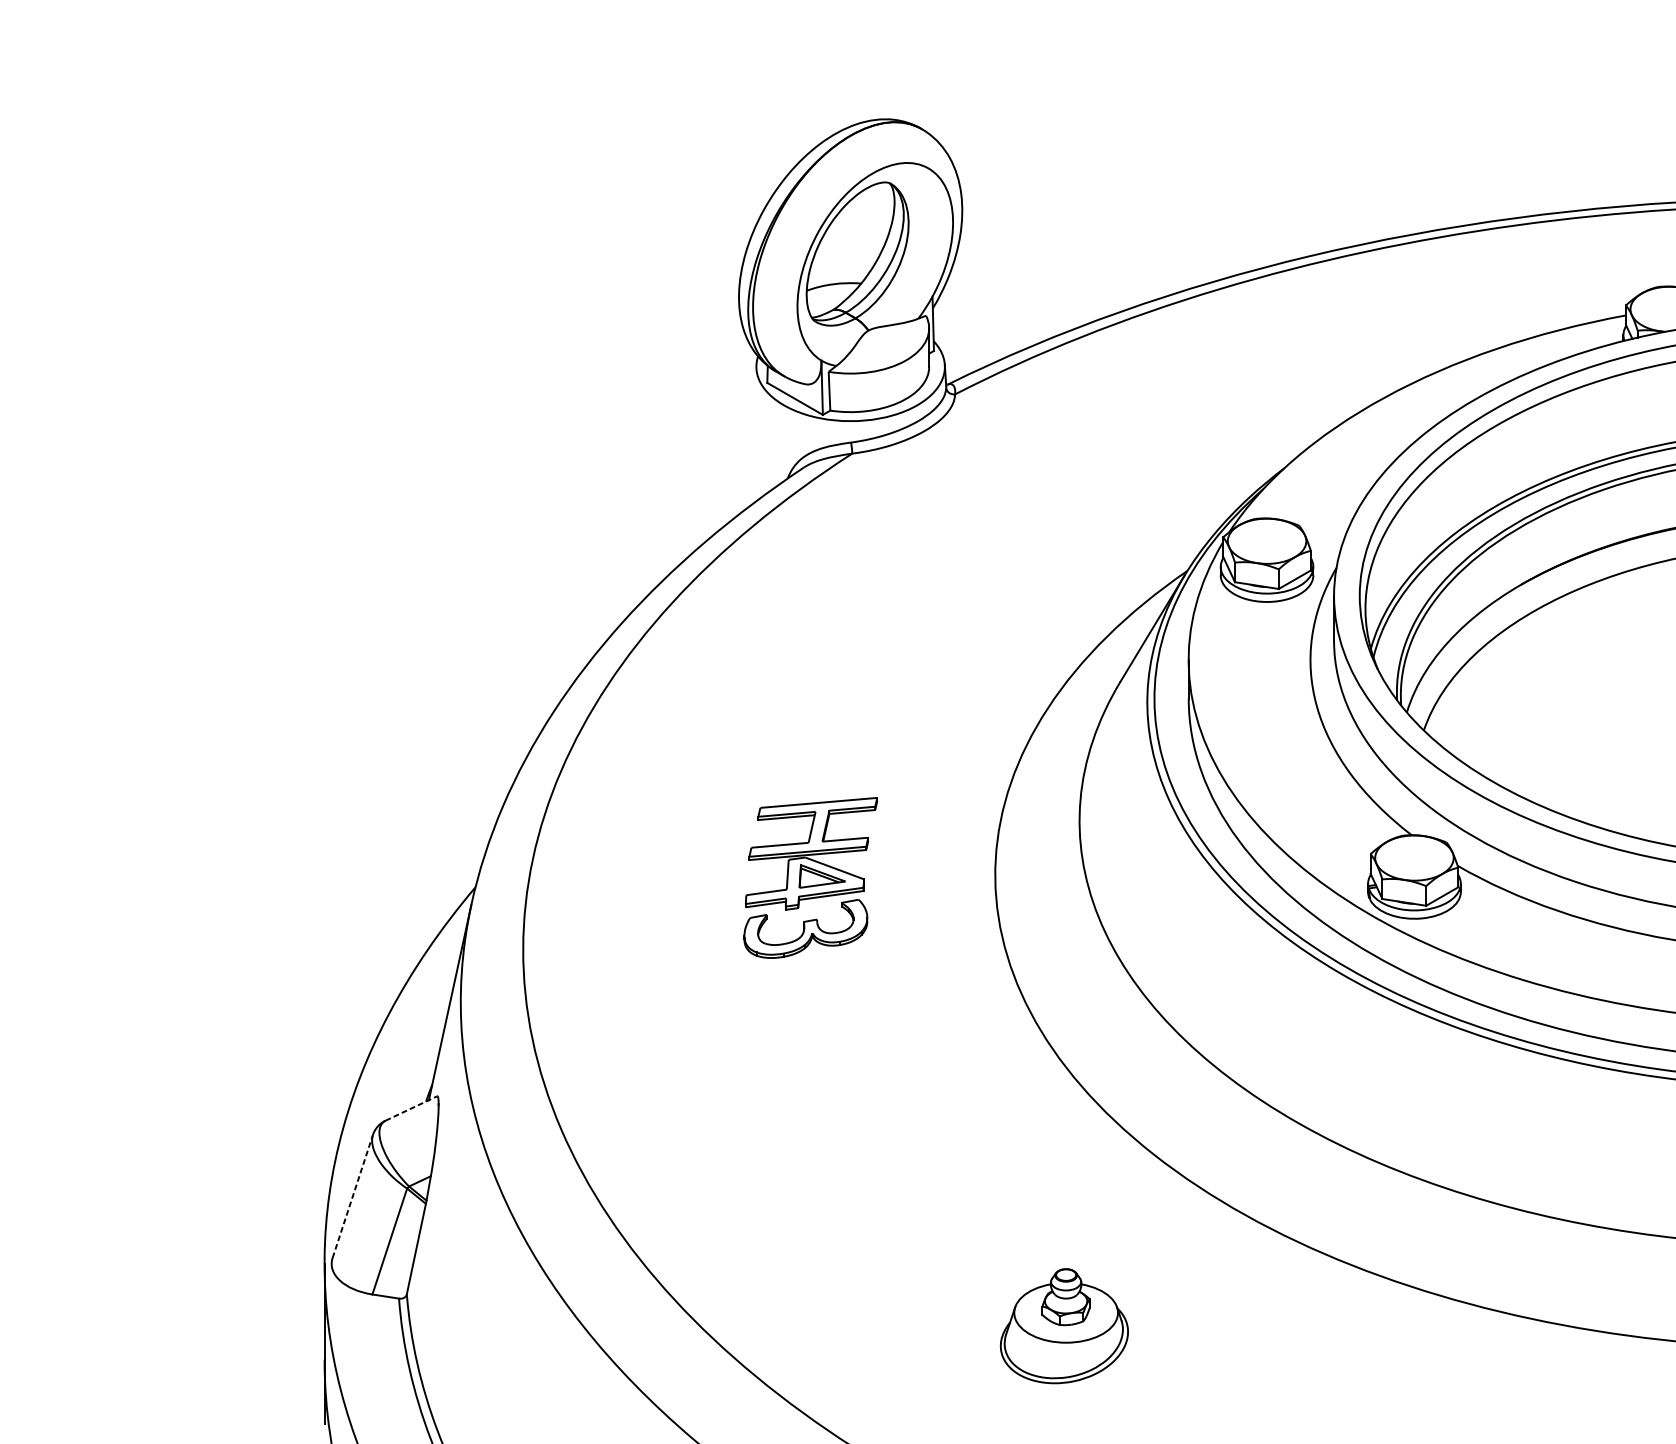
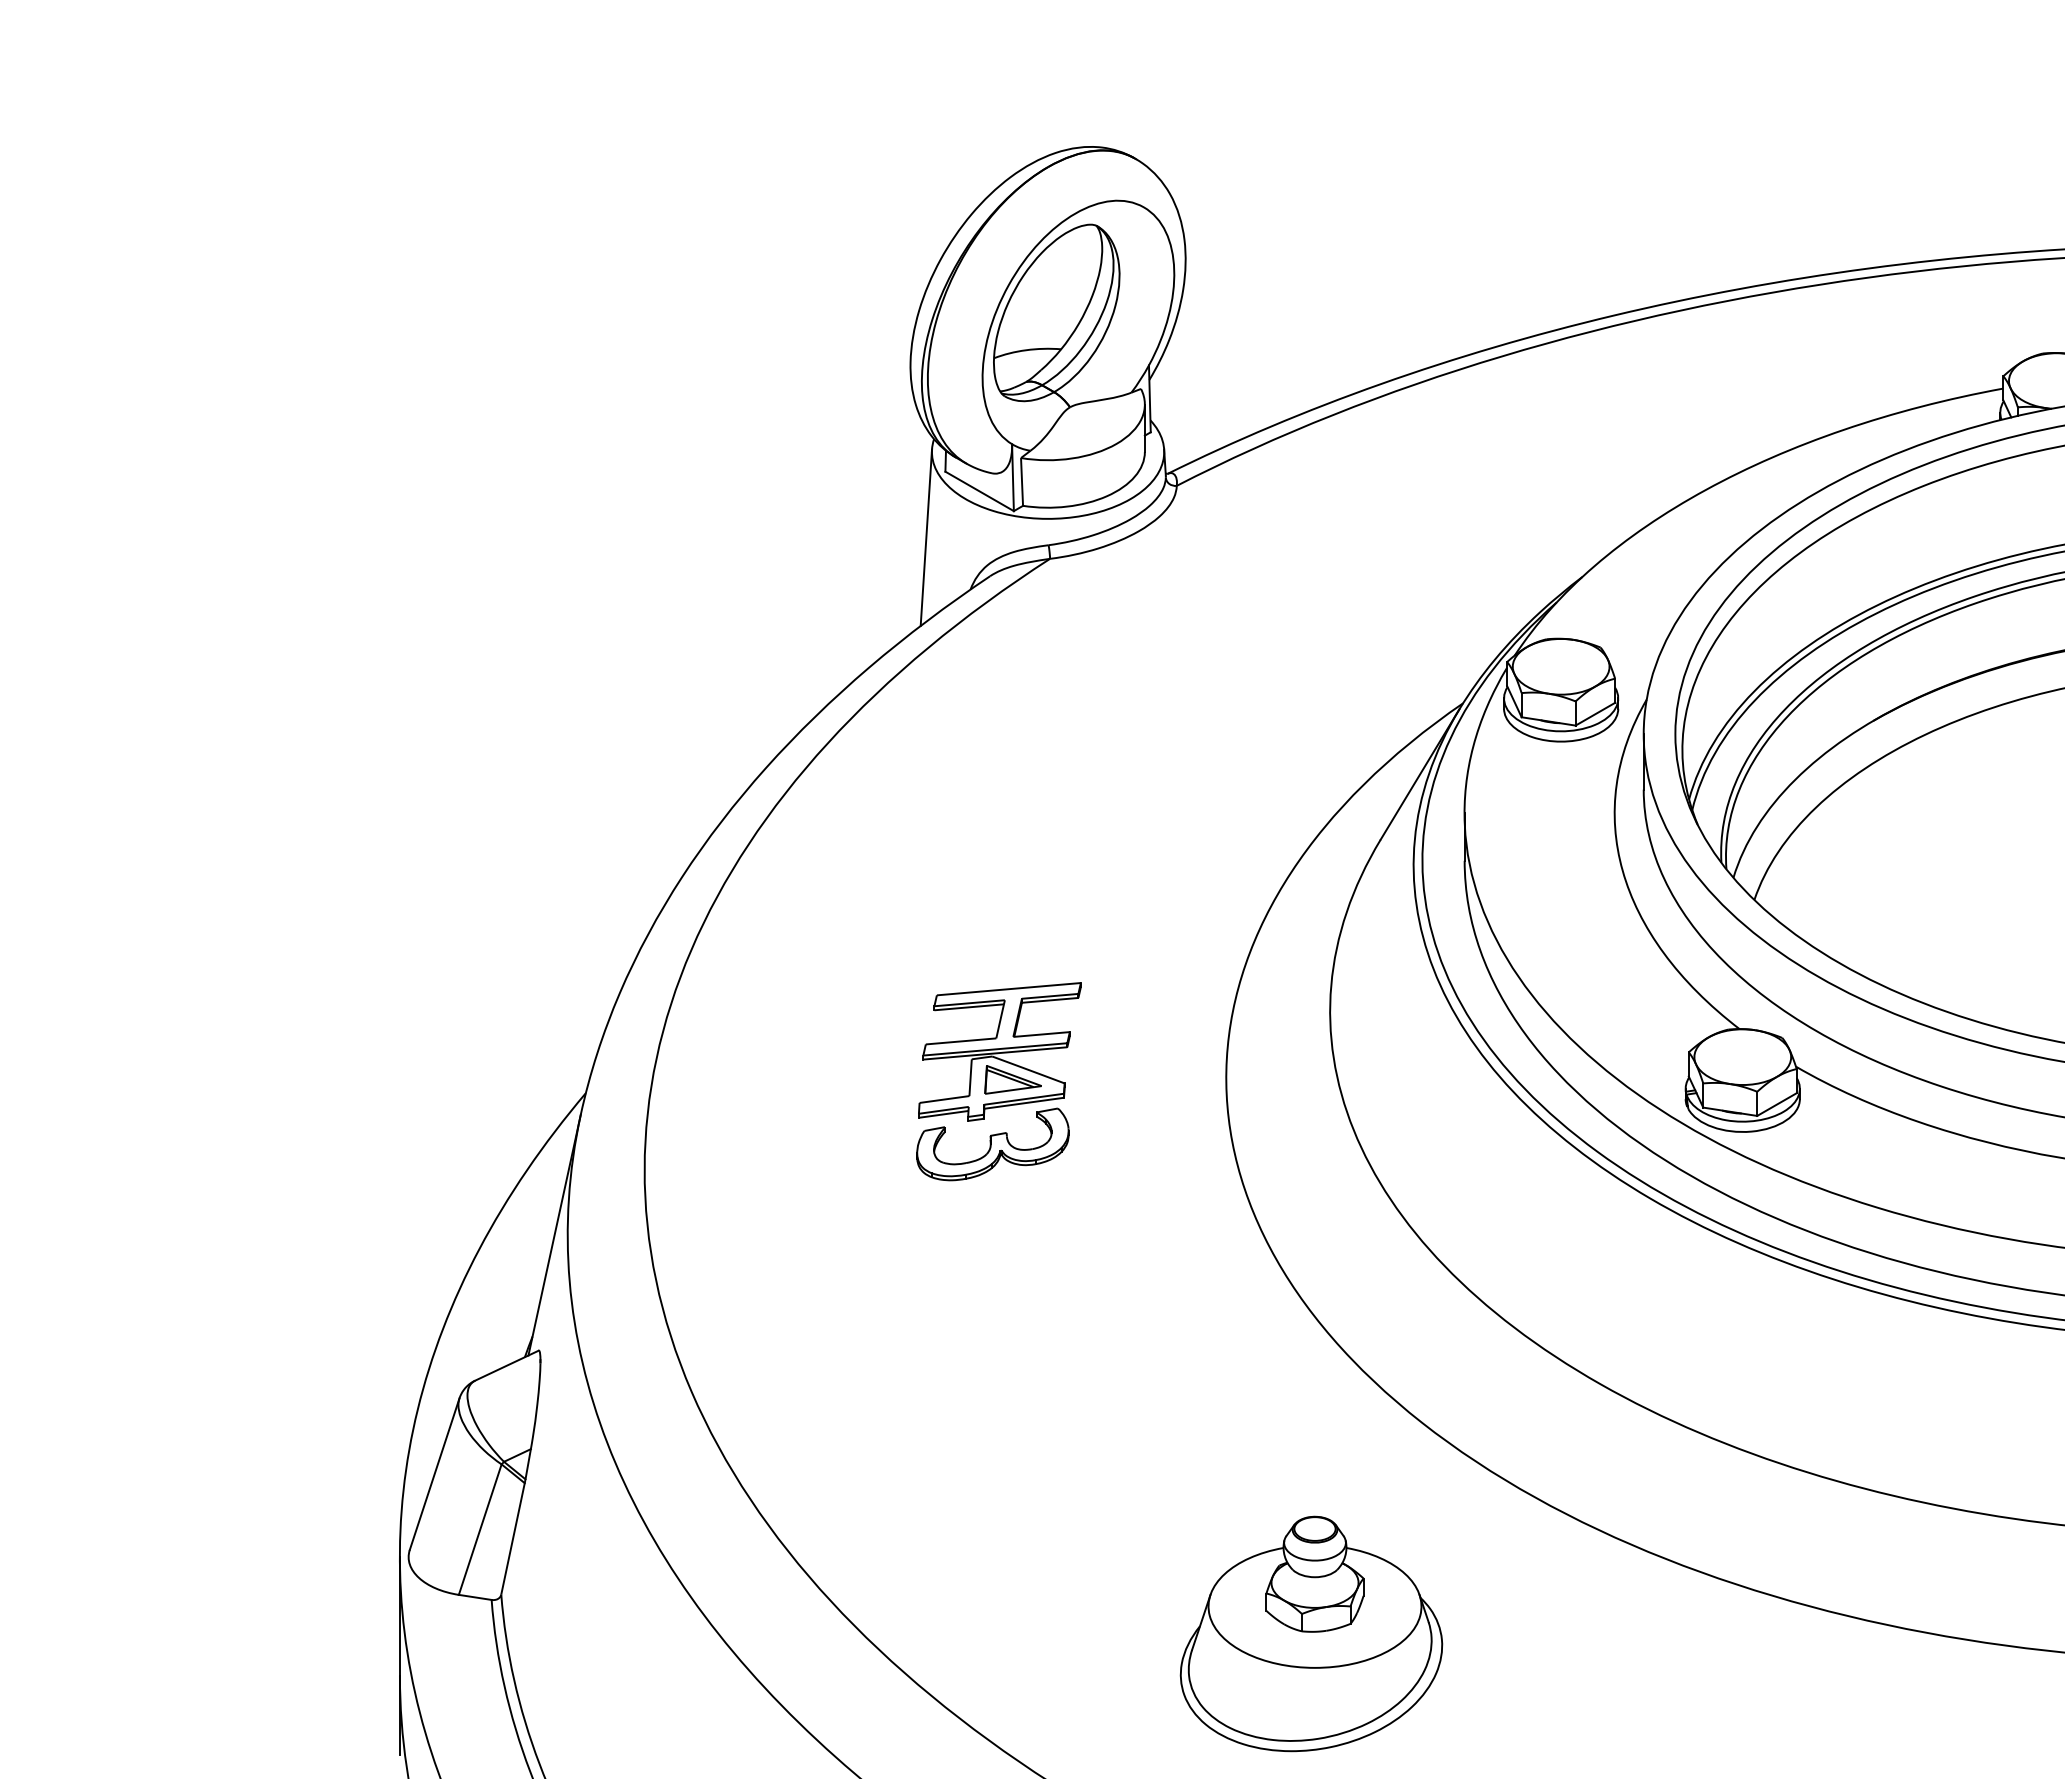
line: (751, 436) -> (926, 537), added
line: (411, 1108) -> (507, 1365), dashed -> solid
line: (352, 1196) -> (434, 1474), dashed -> solid
part: (1064, 1325) -> (1311, 1633), size x1.67

